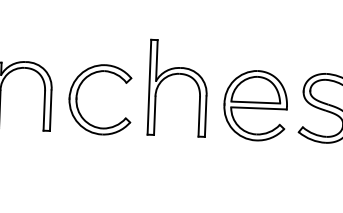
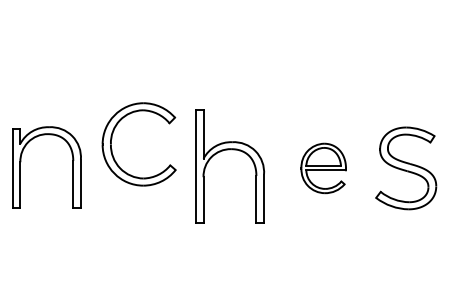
part: (179, 74) -> (230, 150), moved
part: (77, 103) -> (112, 149), moved
part: (255, 105) -> (323, 168), size x0.6

